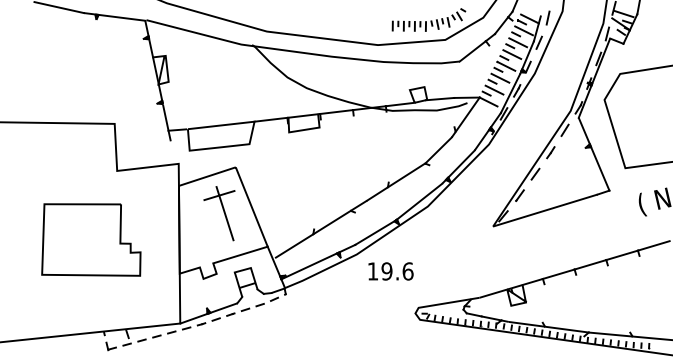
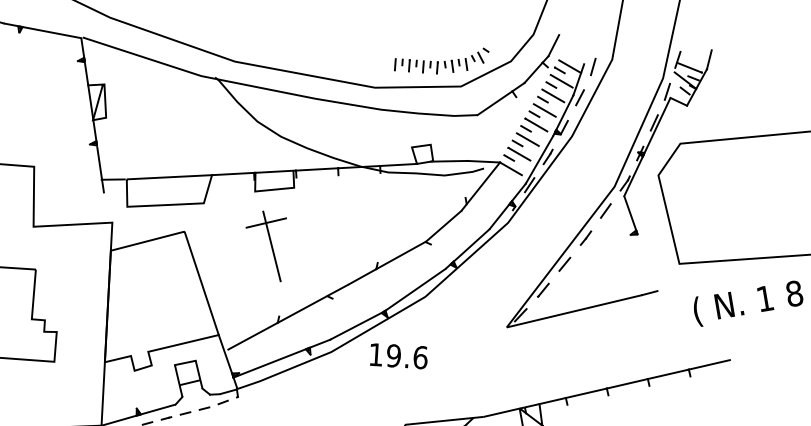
line: (600, 168) -> (647, 262), removed
part: (219, 213) -> (264, 245), moved
text: (390, 271) -> (398, 356), moved

